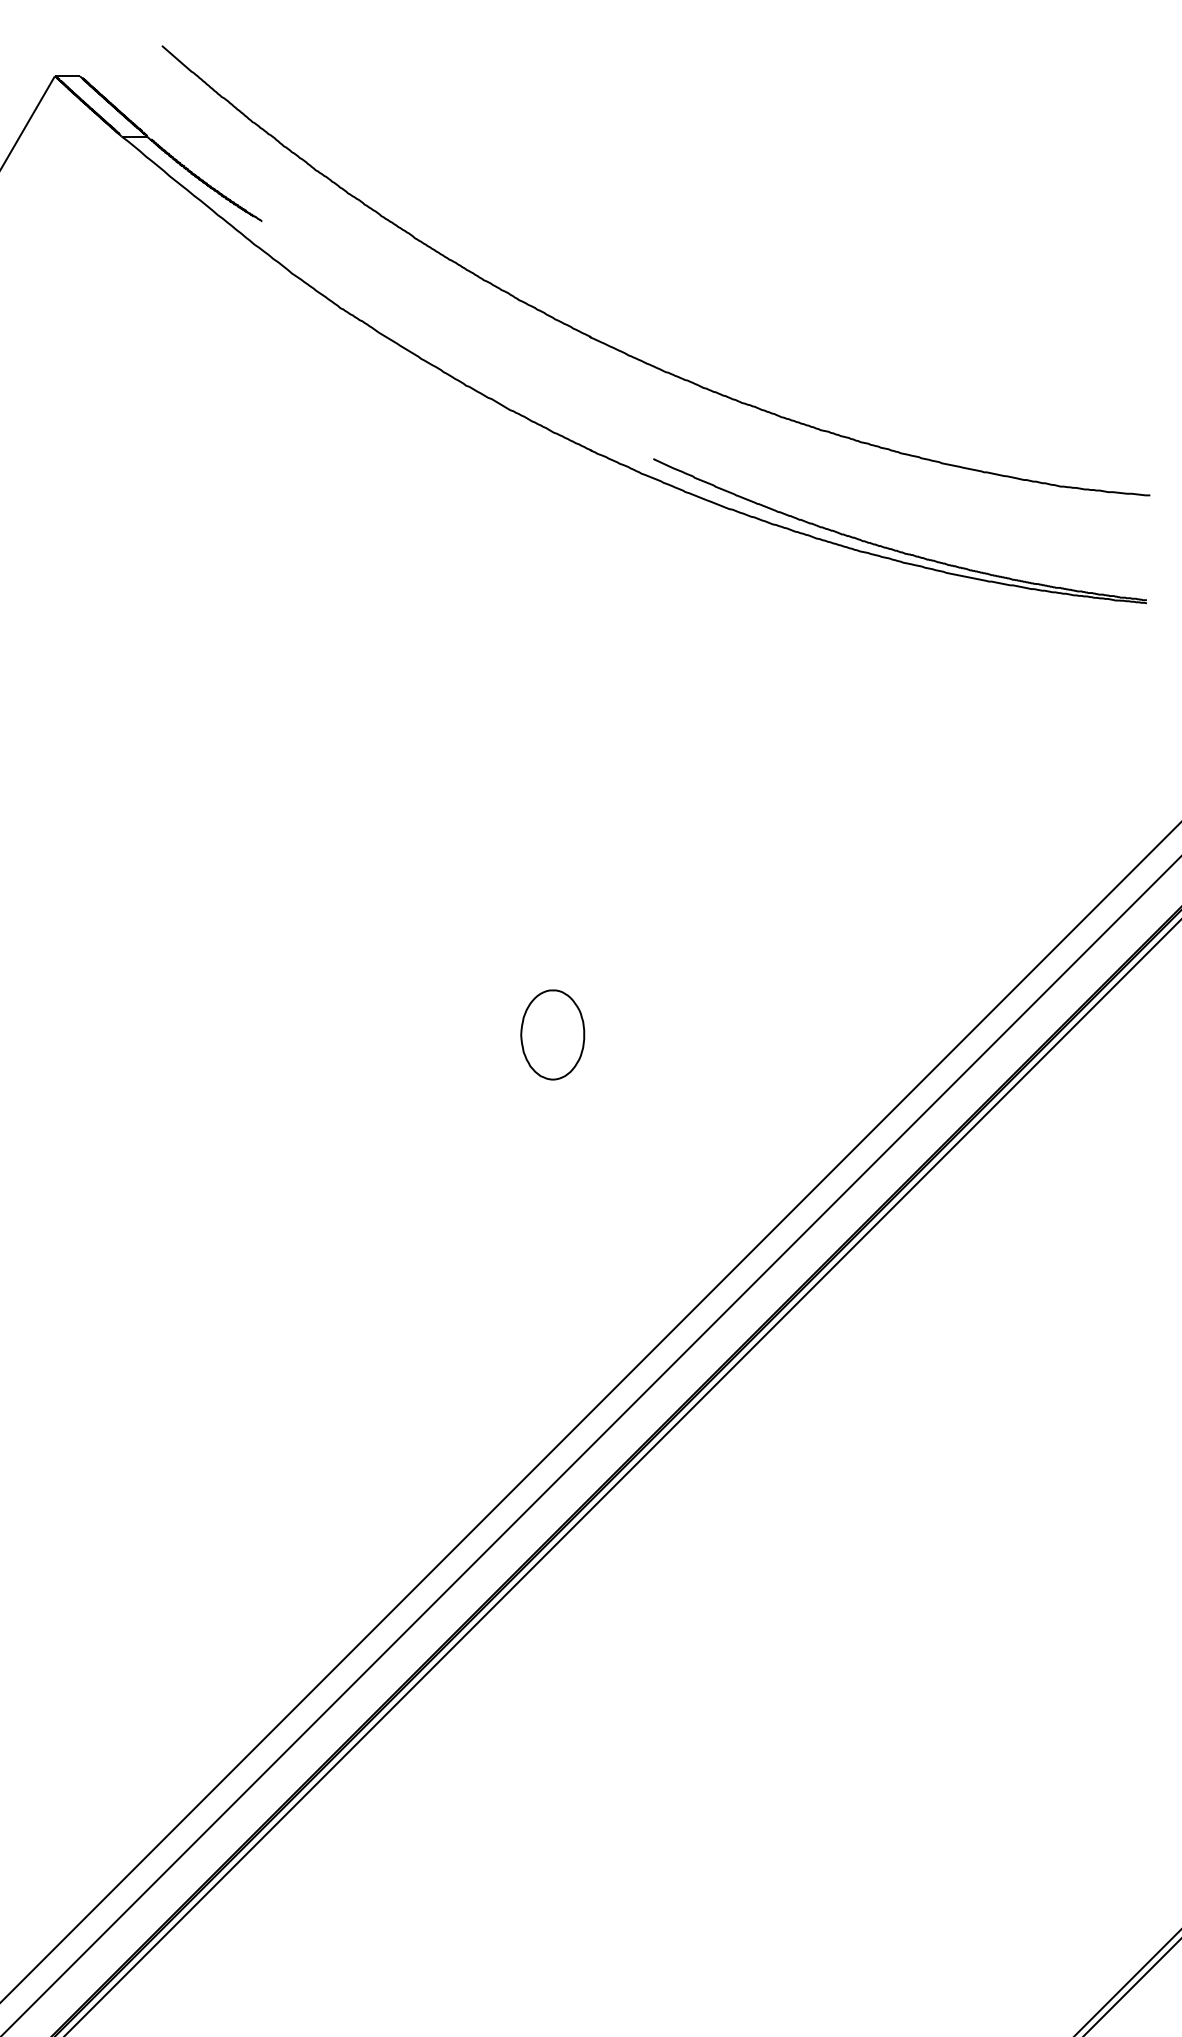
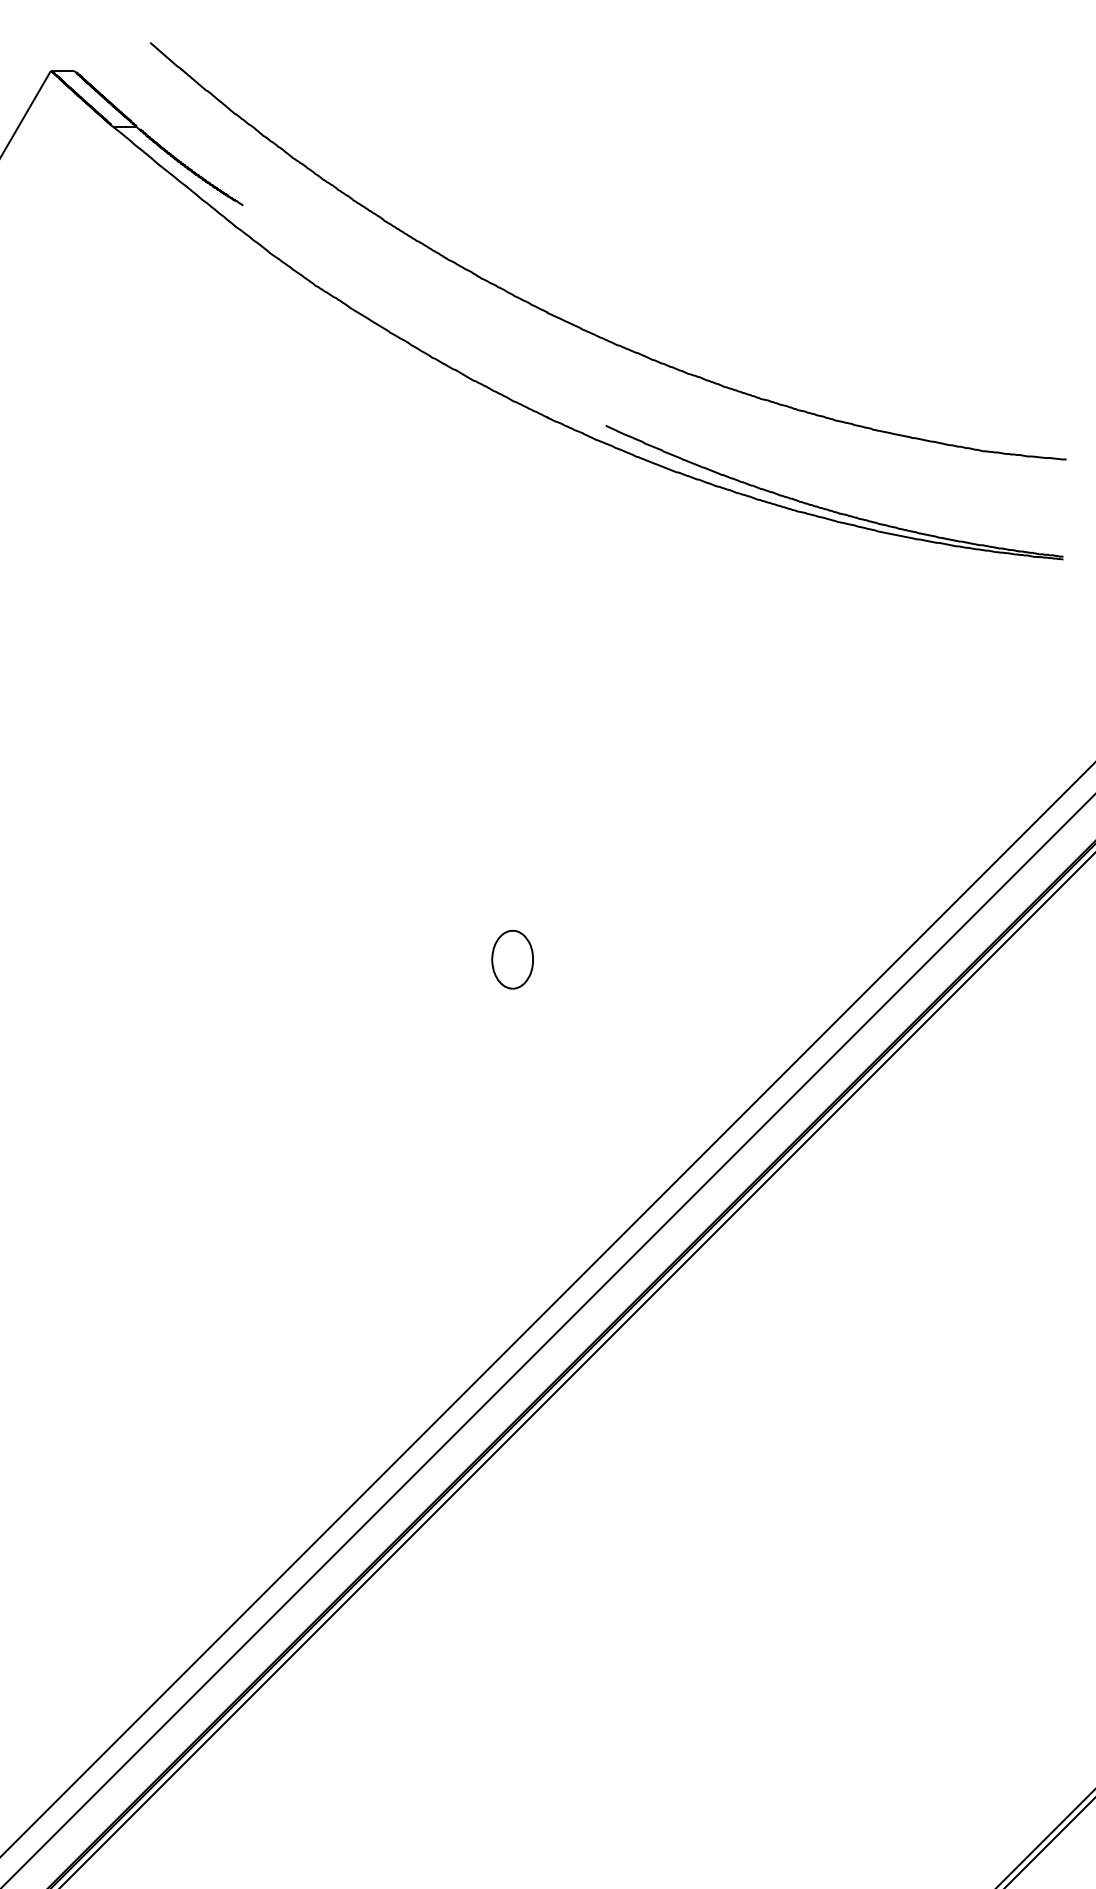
part: (552, 1034) -> (512, 959), size x0.7

